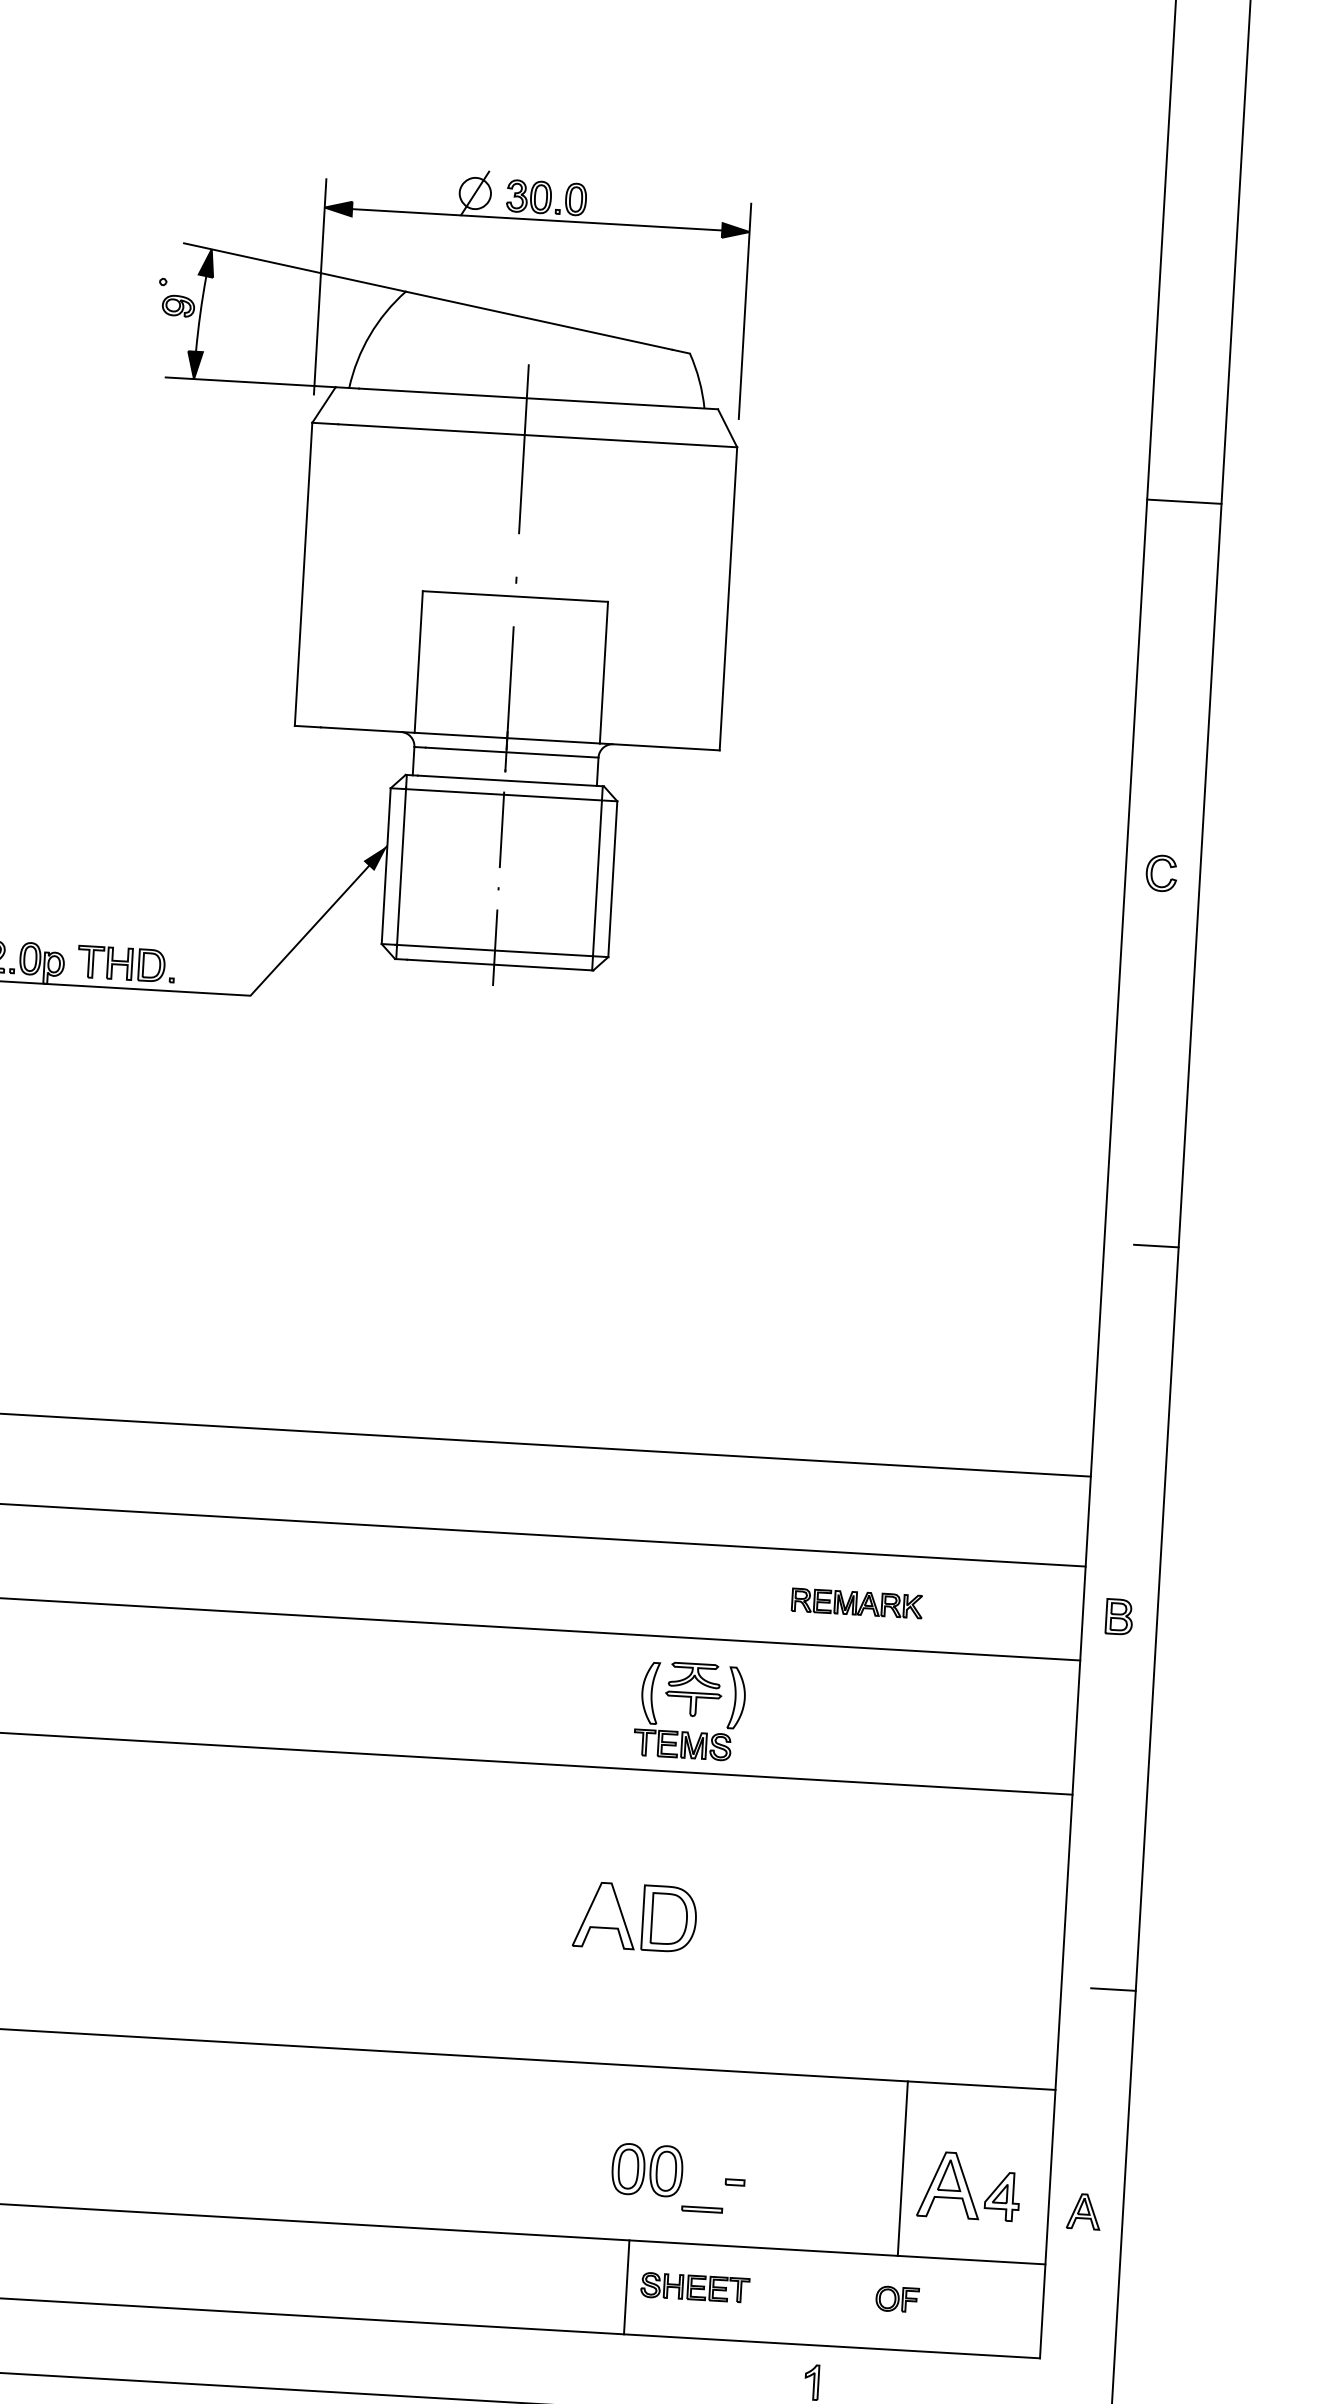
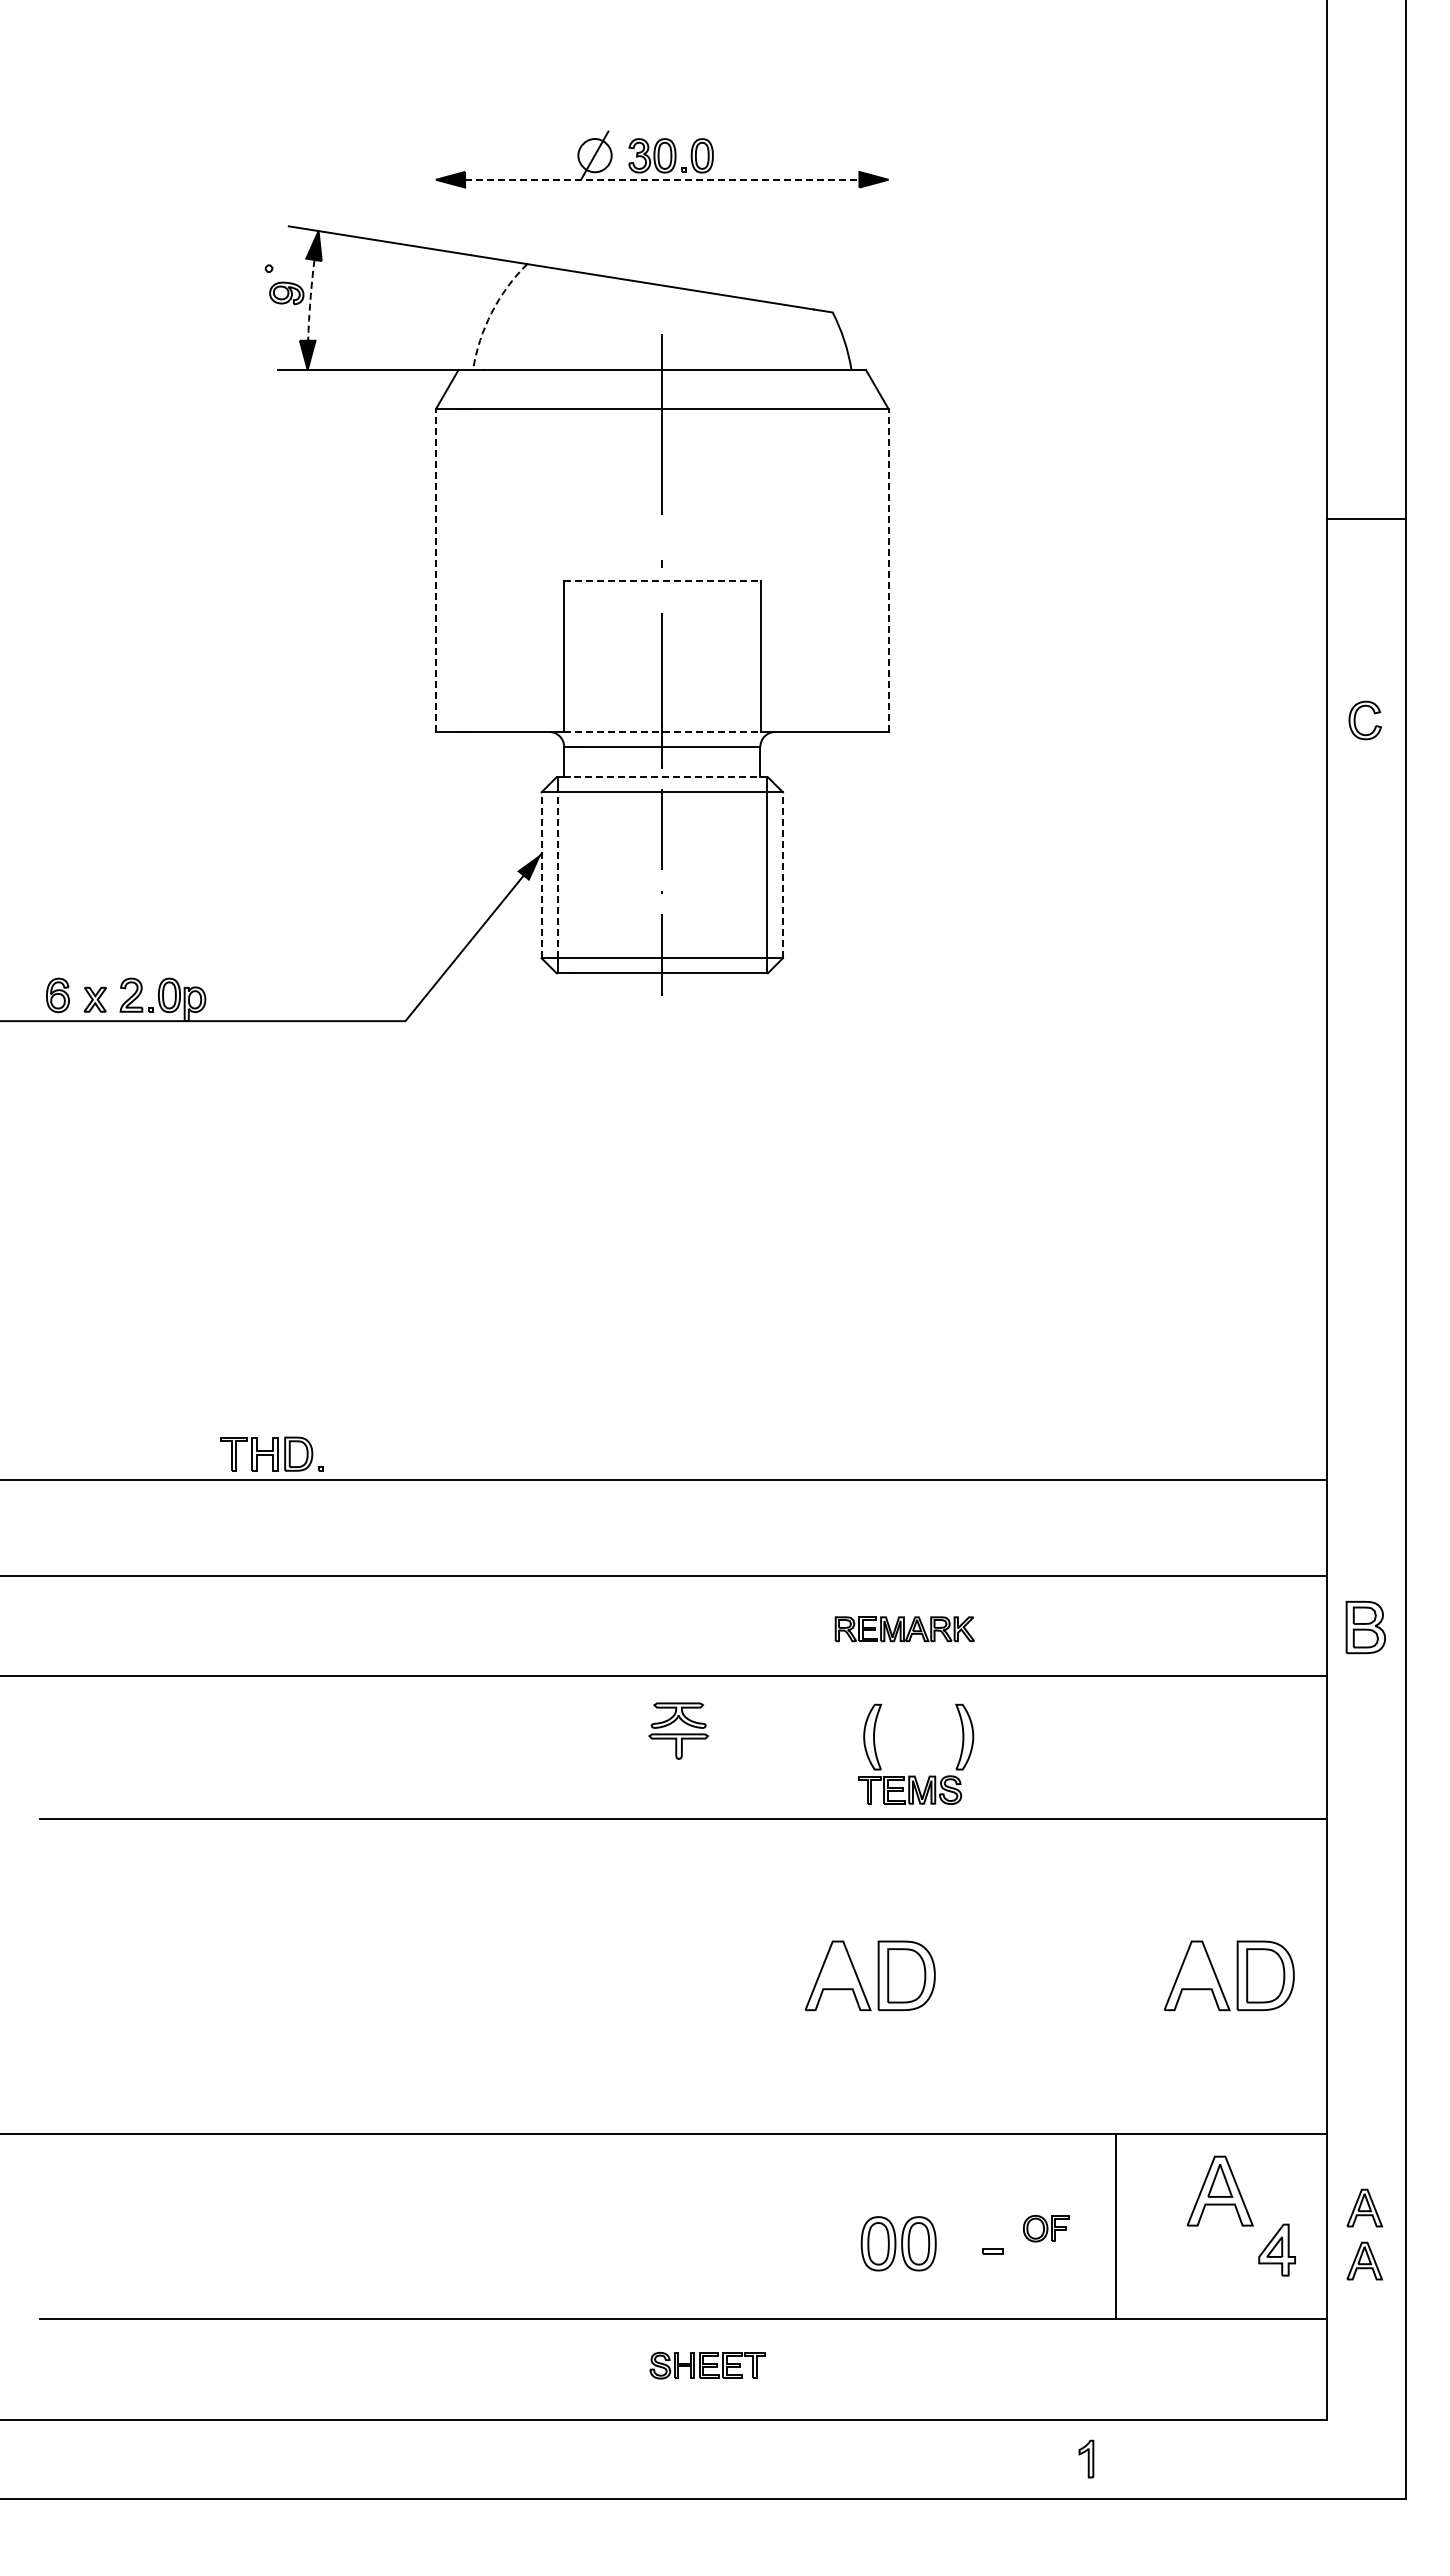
line: (537, 219) -> (662, 179), solid -> dashed
line: (319, 286) -> (435, 263), removed
line: (744, 310) -> (888, 263), removed
arc: (200, 314) -> (310, 300), solid -> dashed
arc: (369, 335) -> (491, 312), solid -> dashed
line: (1184, 501) -> (1366, 519), moved
line: (303, 574) -> (435, 570), solid -> dashed
line: (515, 596) -> (662, 581), solid -> dashed
line: (728, 598) -> (888, 570), solid -> dashed
line: (507, 737) -> (662, 731), solid -> dashed
line: (510, 781) -> (668, 777), solid -> dashed
line: (386, 866) -> (541, 875), solid -> dashed
line: (401, 867) -> (557, 875), solid -> dashed
part: (1152, 872) -> (1355, 720), moved
line: (612, 879) -> (782, 875), solid -> dashed
part: (126, 963) -> (271, 1453), moved
line: (1156, 1246) -> (1382, 1231), removed
part: (856, 1603) -> (904, 1629), moved
part: (1118, 1616) -> (1365, 1627), size x1.4
part: (693, 1689) -> (678, 1730), moved
part: (979, 1936) -> (1236, 1975), added
line: (1113, 1989) -> (1382, 2023), removed
part: (1086, 2161) -> (1364, 2207), added
line: (902, 2168) -> (1115, 2226), moved
part: (949, 2184) -> (1220, 2190), moved
part: (702, 2209) -> (959, 2282), removed
line: (626, 2287) -> (883, 2369), removed
part: (695, 2287) -> (707, 2365), moved
part: (897, 2299) -> (1046, 2228), moved

